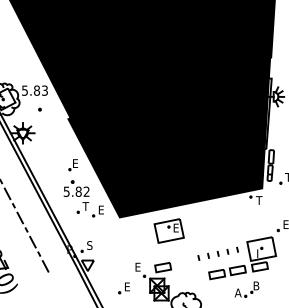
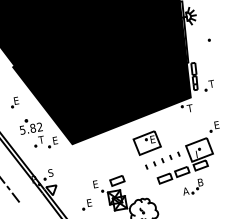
part: (73, 165) -> (15, 102), moved
part: (168, 230) -> (146, 142), moved

